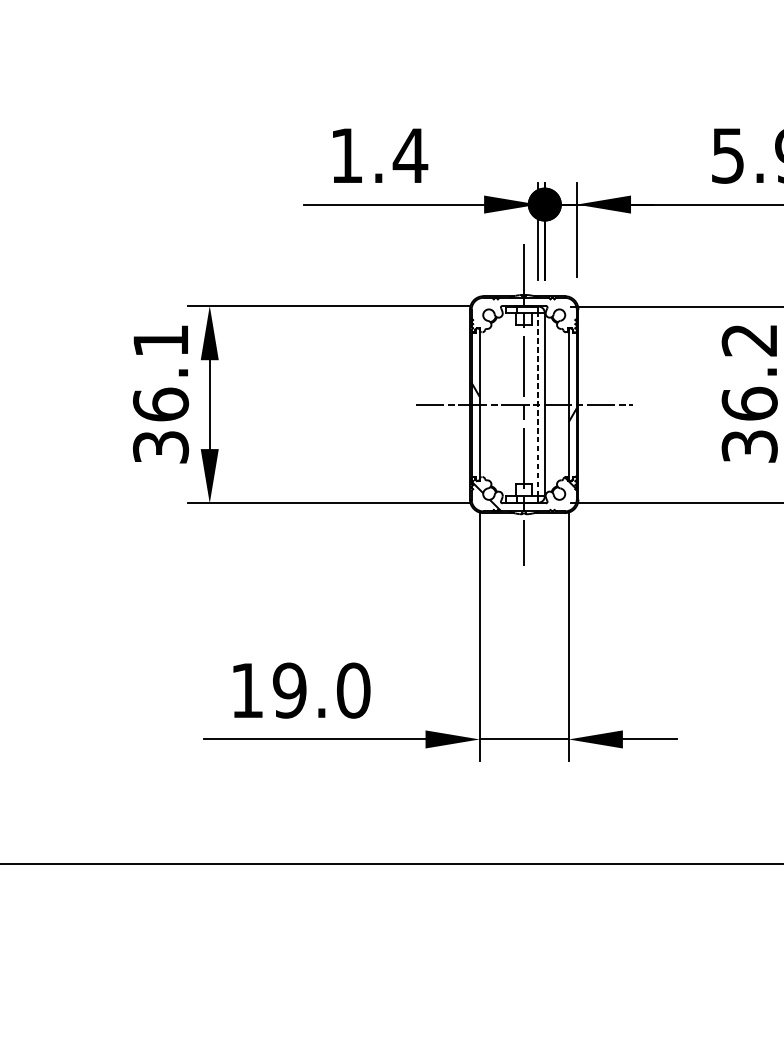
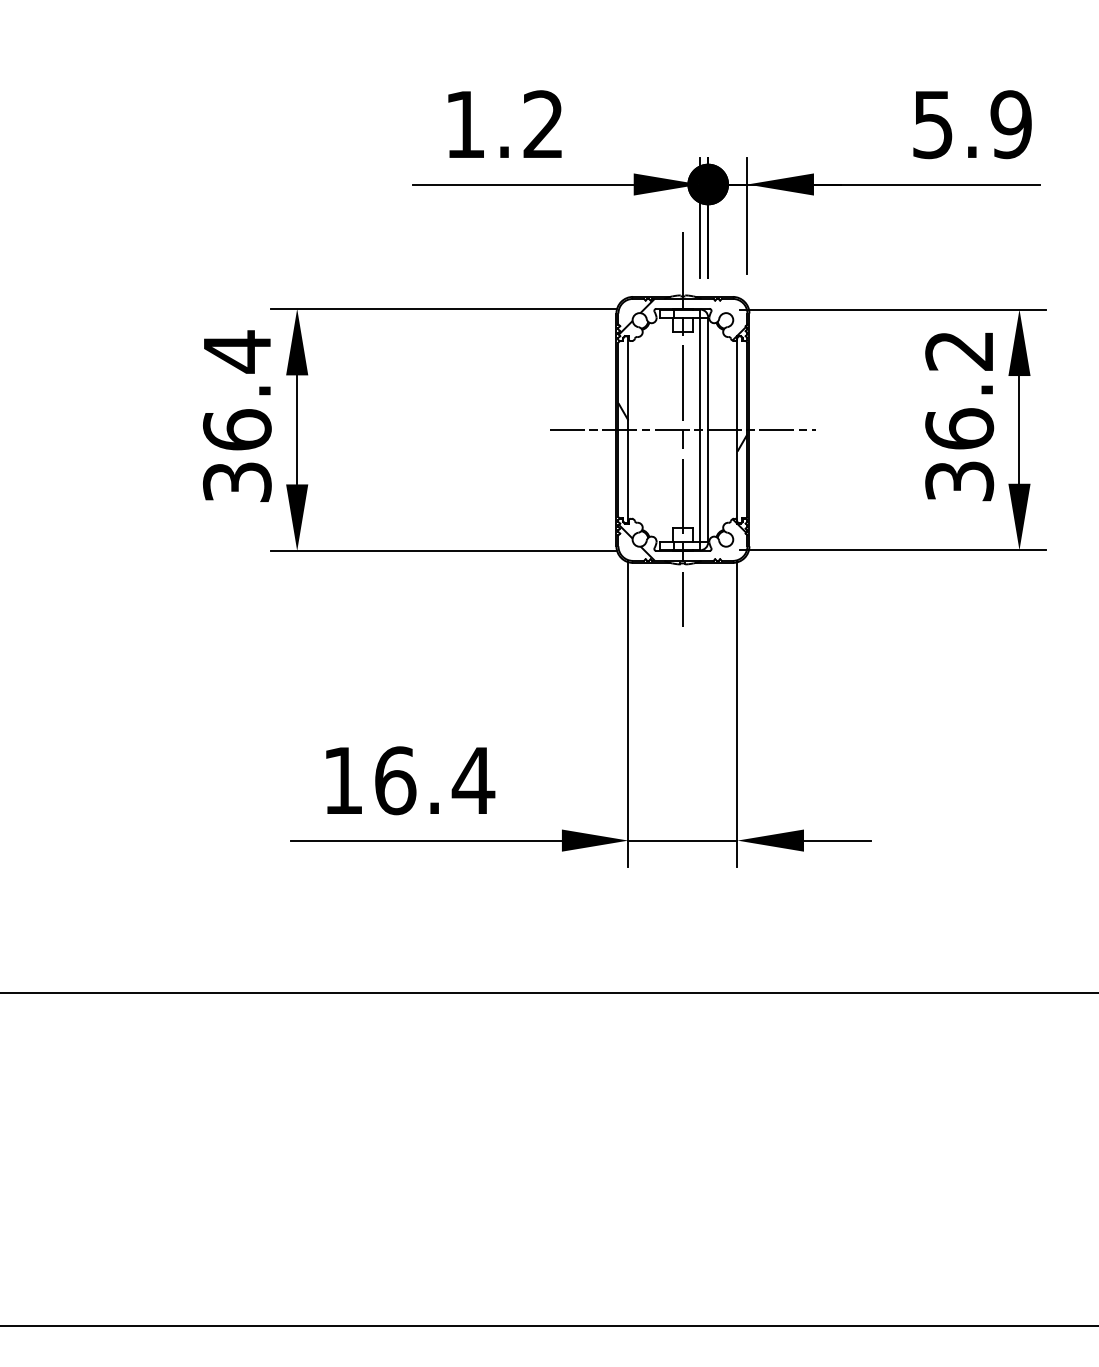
text: (410, 154) -> (543, 123), 1.4 -> 1.2
hatch: (523, 314) -> (682, 319), added
text: (161, 340) -> (237, 351), 36.1 -> 36.4
line: (538, 404) -> (700, 429), dashed -> solid
text: (321, 690) -> (434, 780), 19.0 -> 16.4

